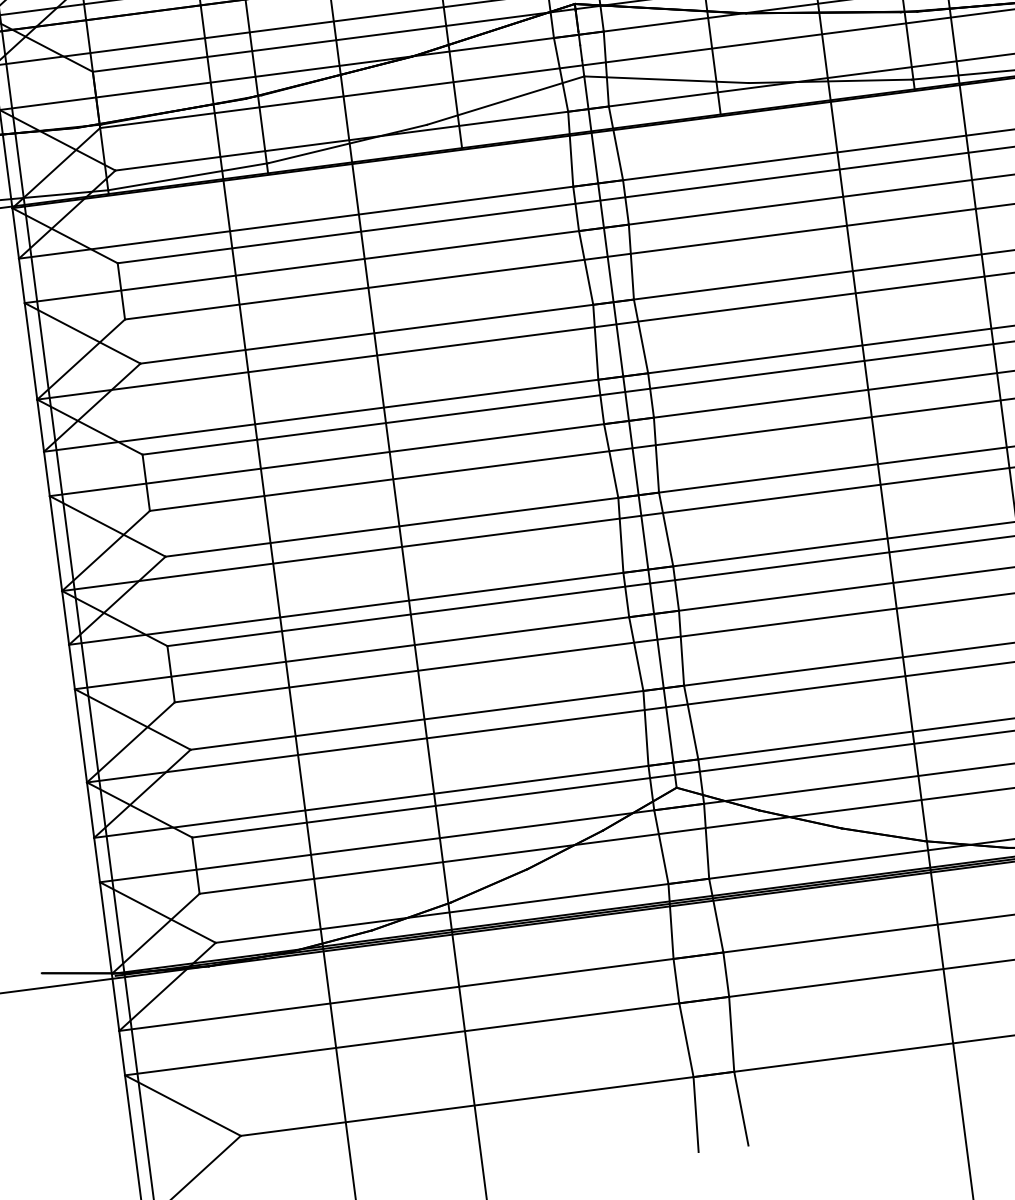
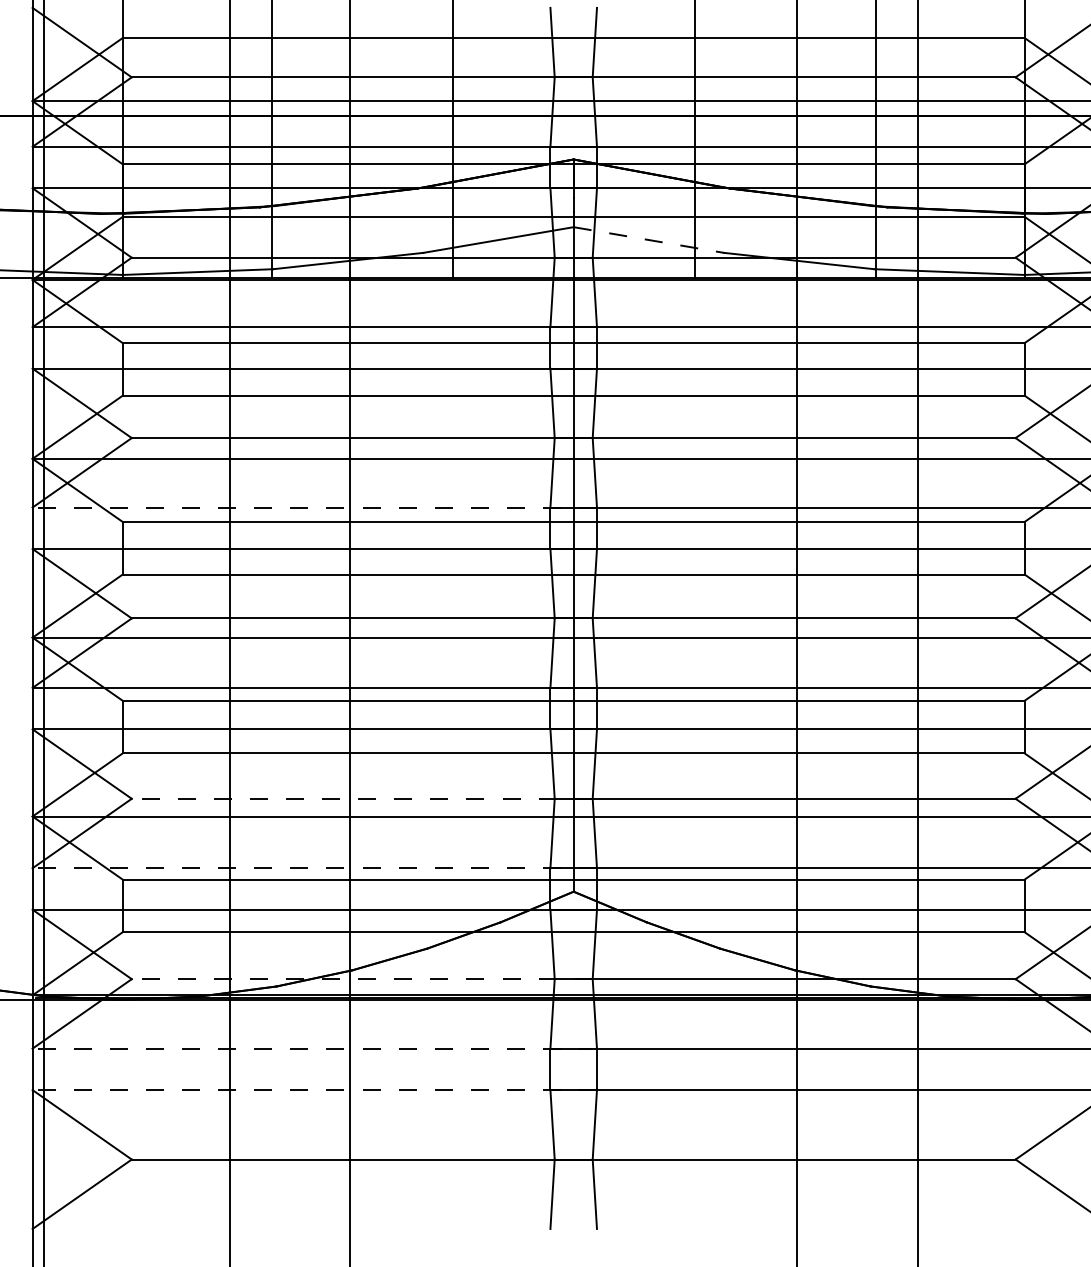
line: (667, 80) -> (649, 240), solid -> dashed
line: (345, 412) -> (314, 507), solid -> dashed
line: (436, 717) -> (361, 798), solid -> dashed
line: (395, 798) -> (314, 868), solid -> dashed
line: (461, 911) -> (361, 979), solid -> dashed
line: (420, 991) -> (314, 1048), solid -> dashed
line: (426, 1036) -> (314, 1090), solid -> dashed

